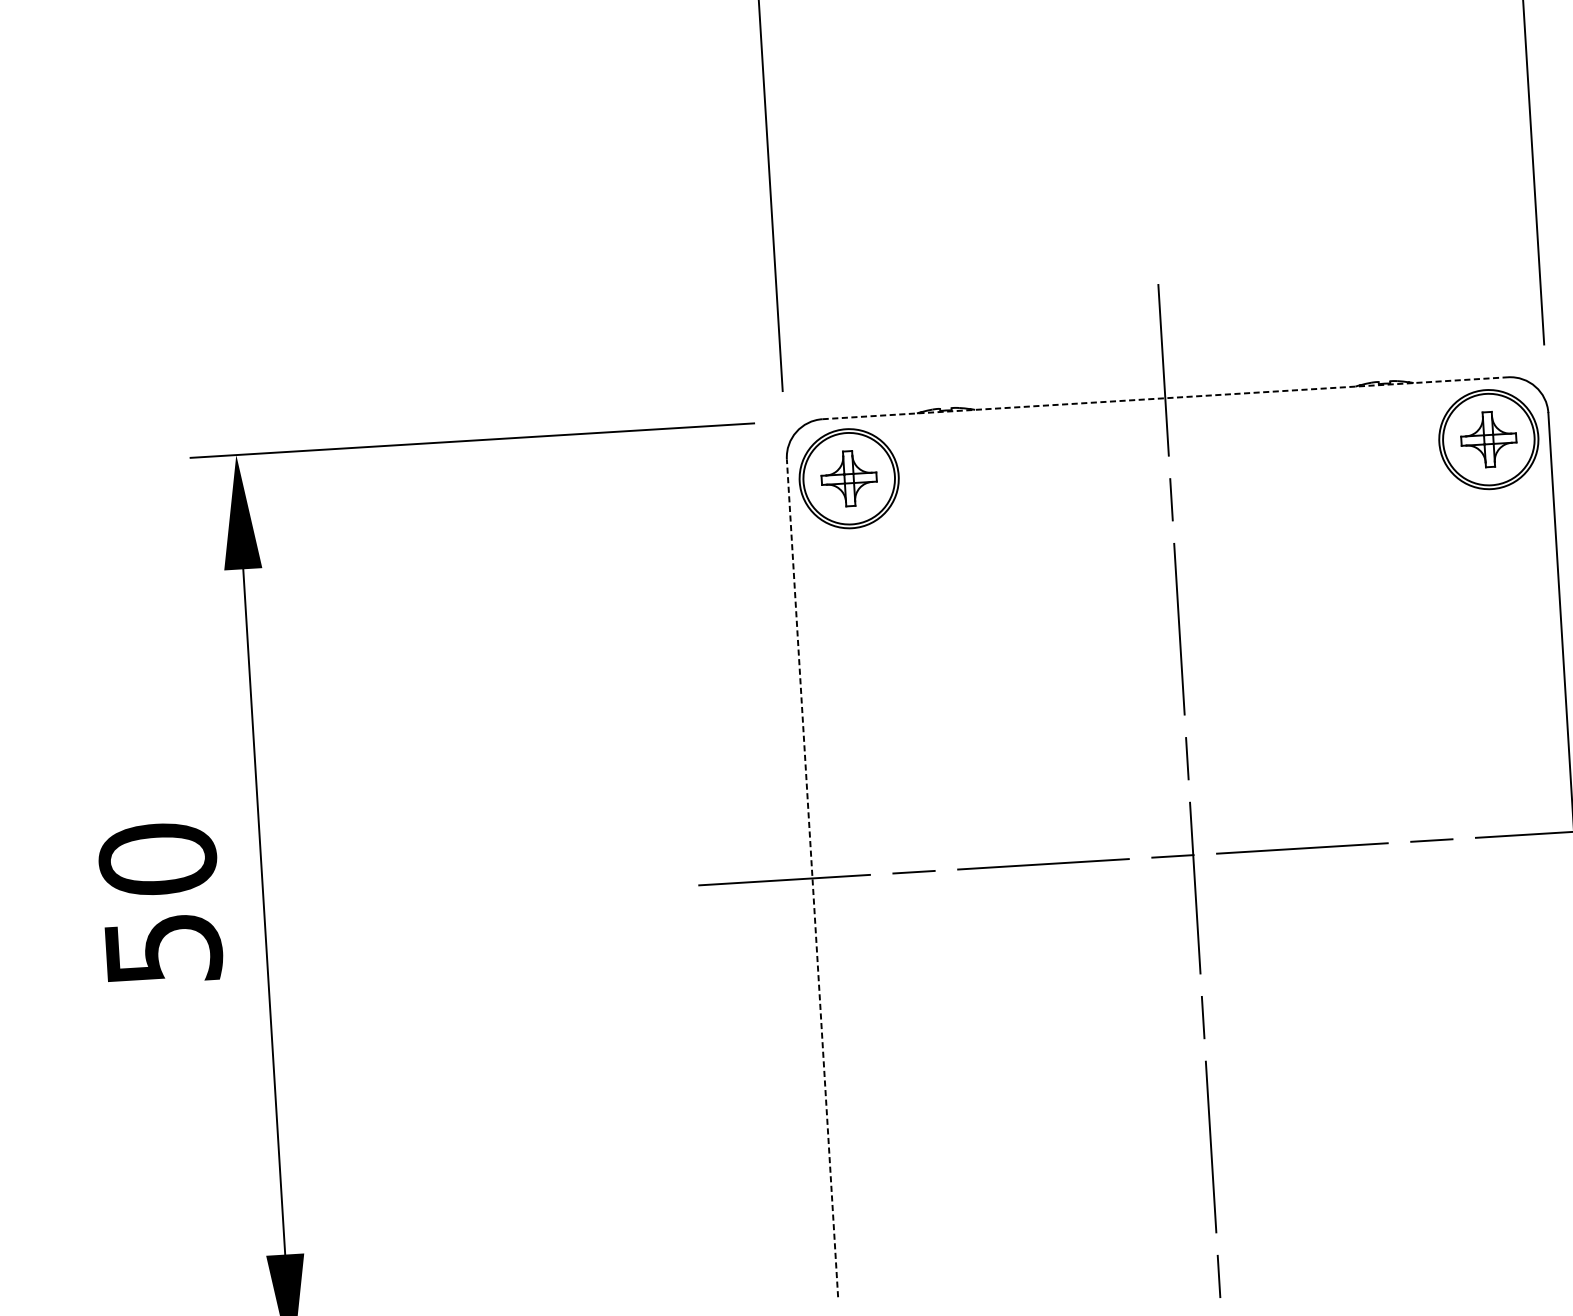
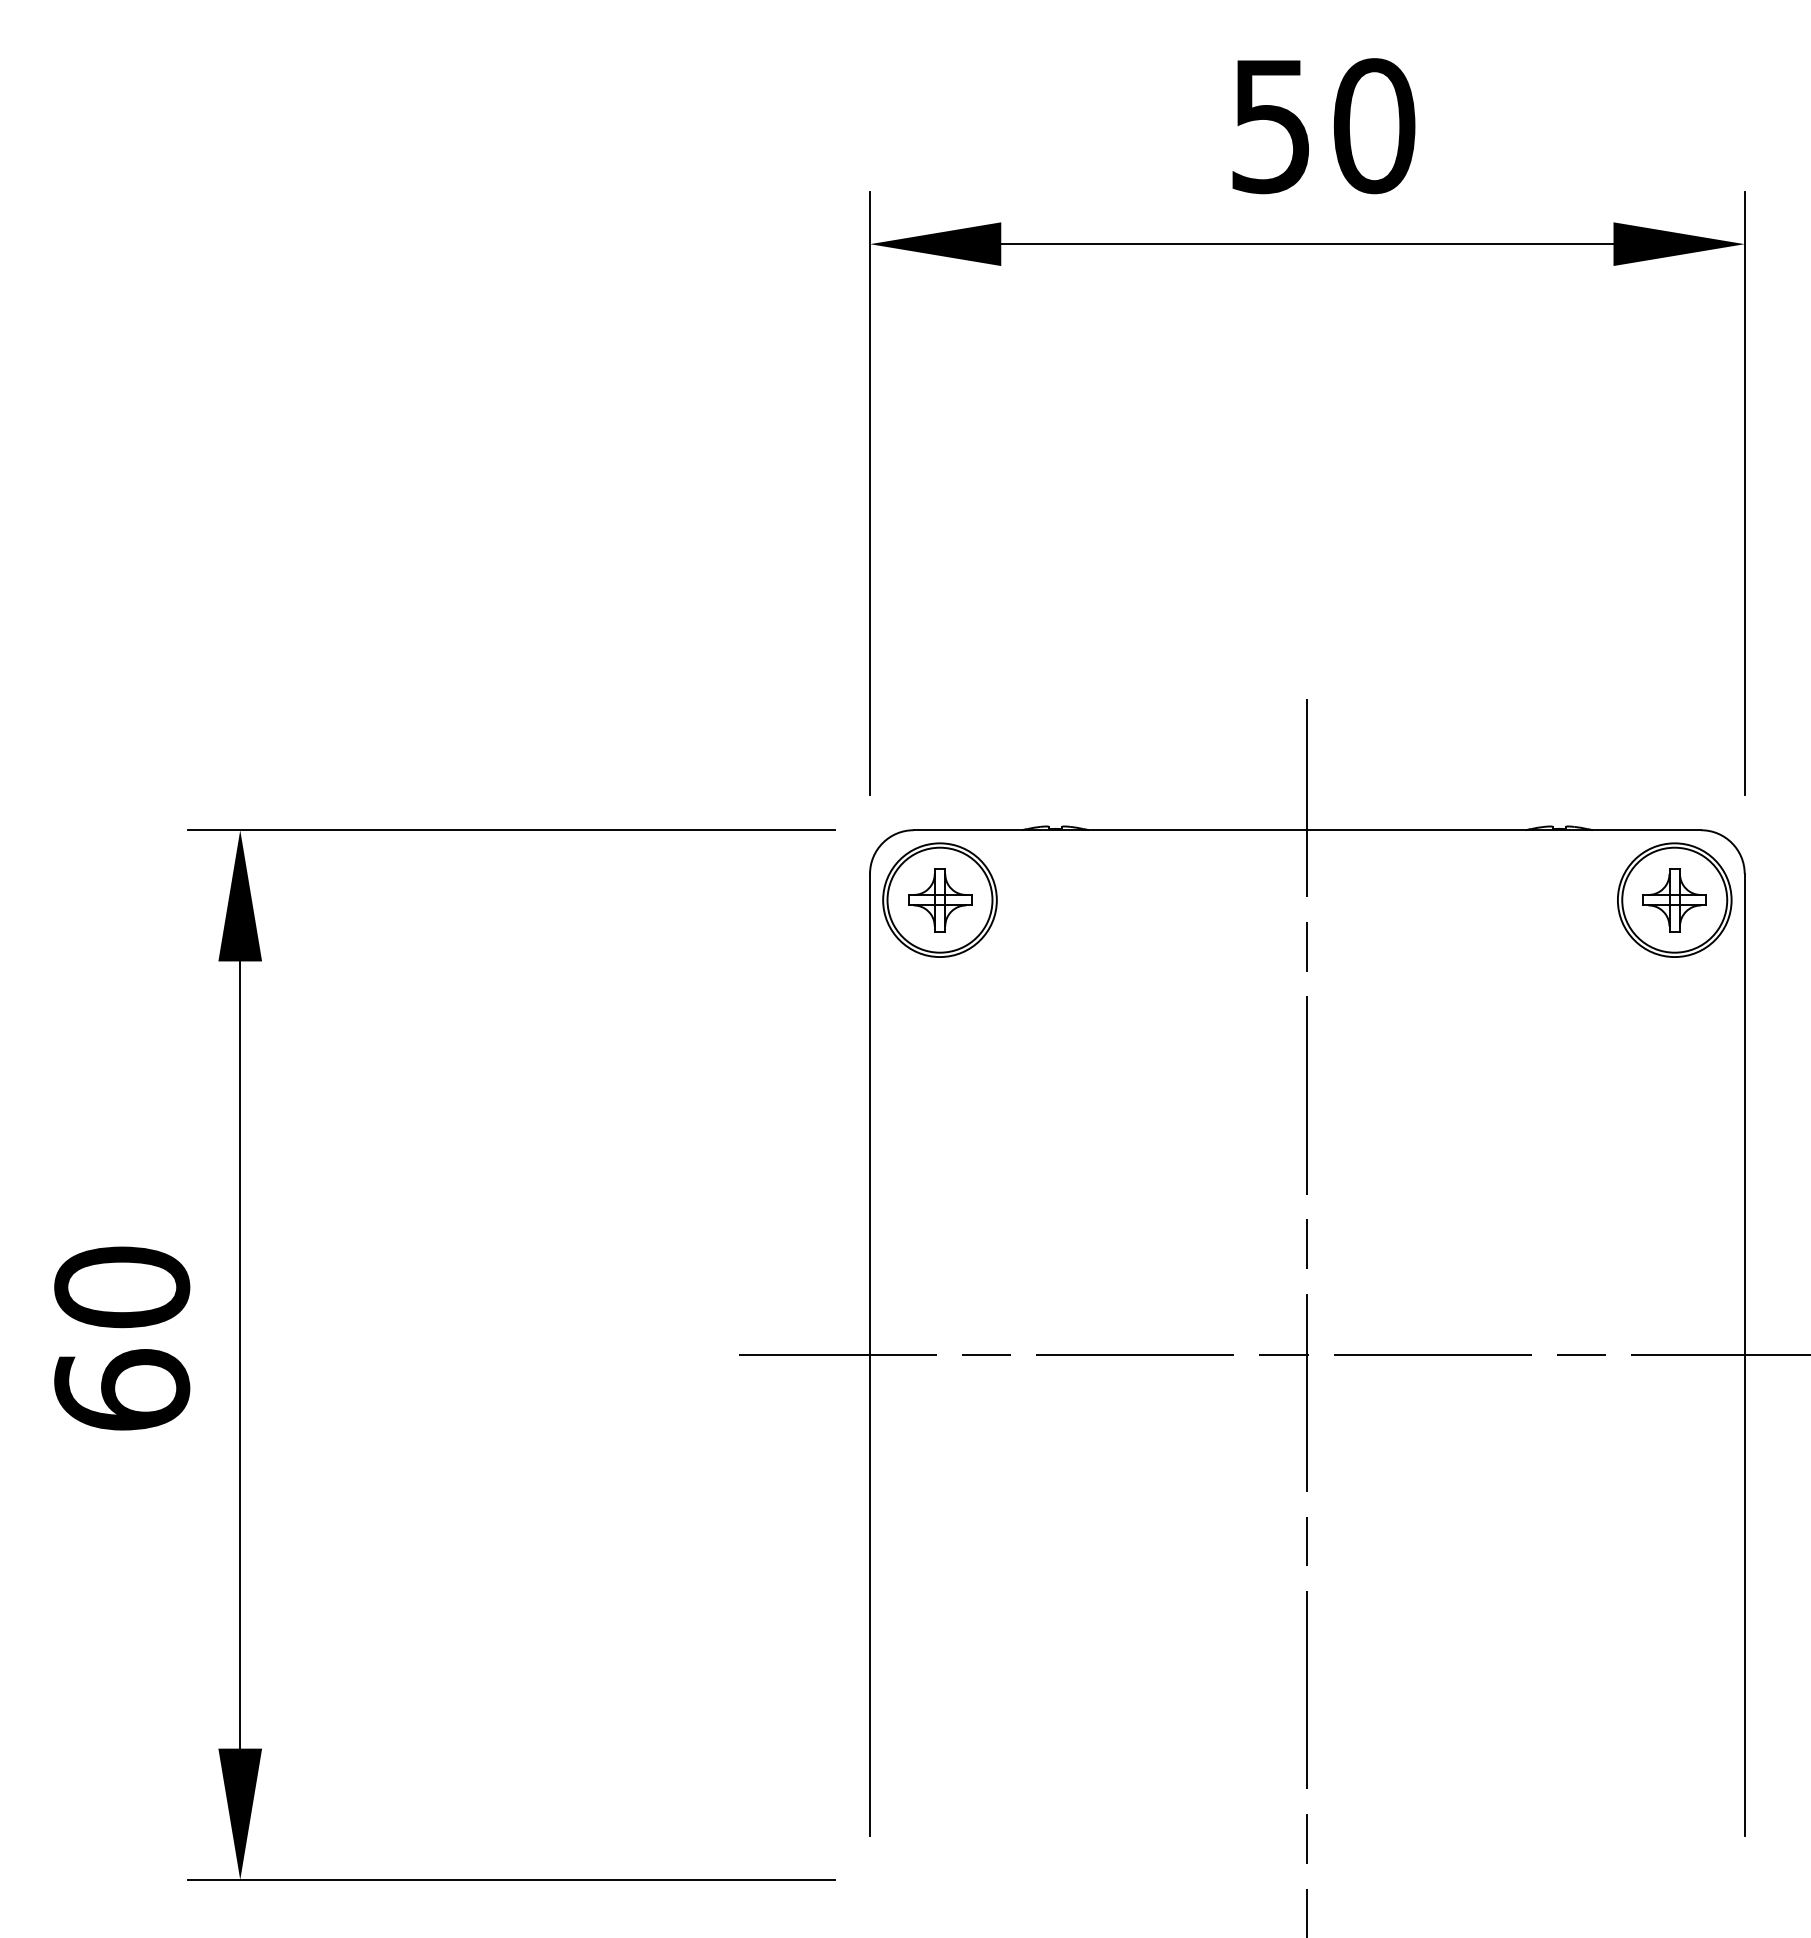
line: (1165, 398) -> (1307, 830), dashed -> solid
line: (812, 877) -> (870, 1354), dashed -> solid
text: (163, 948) -> (122, 1389), 50 -> 60

